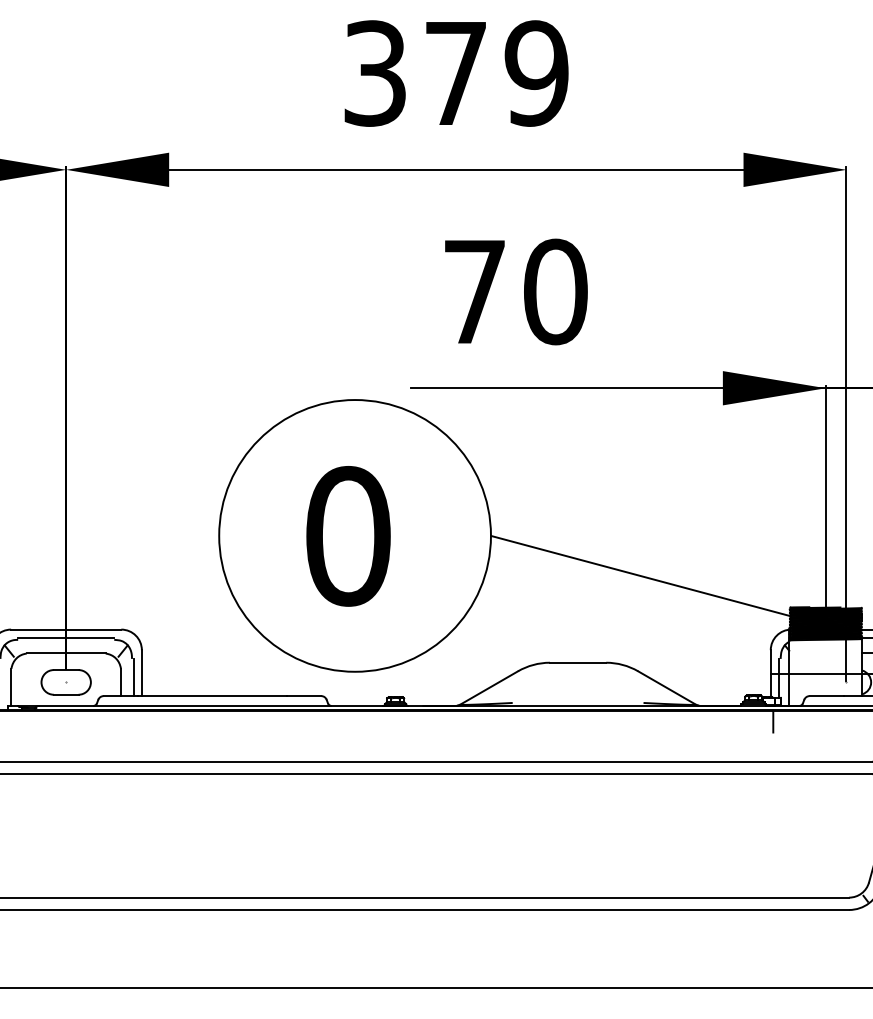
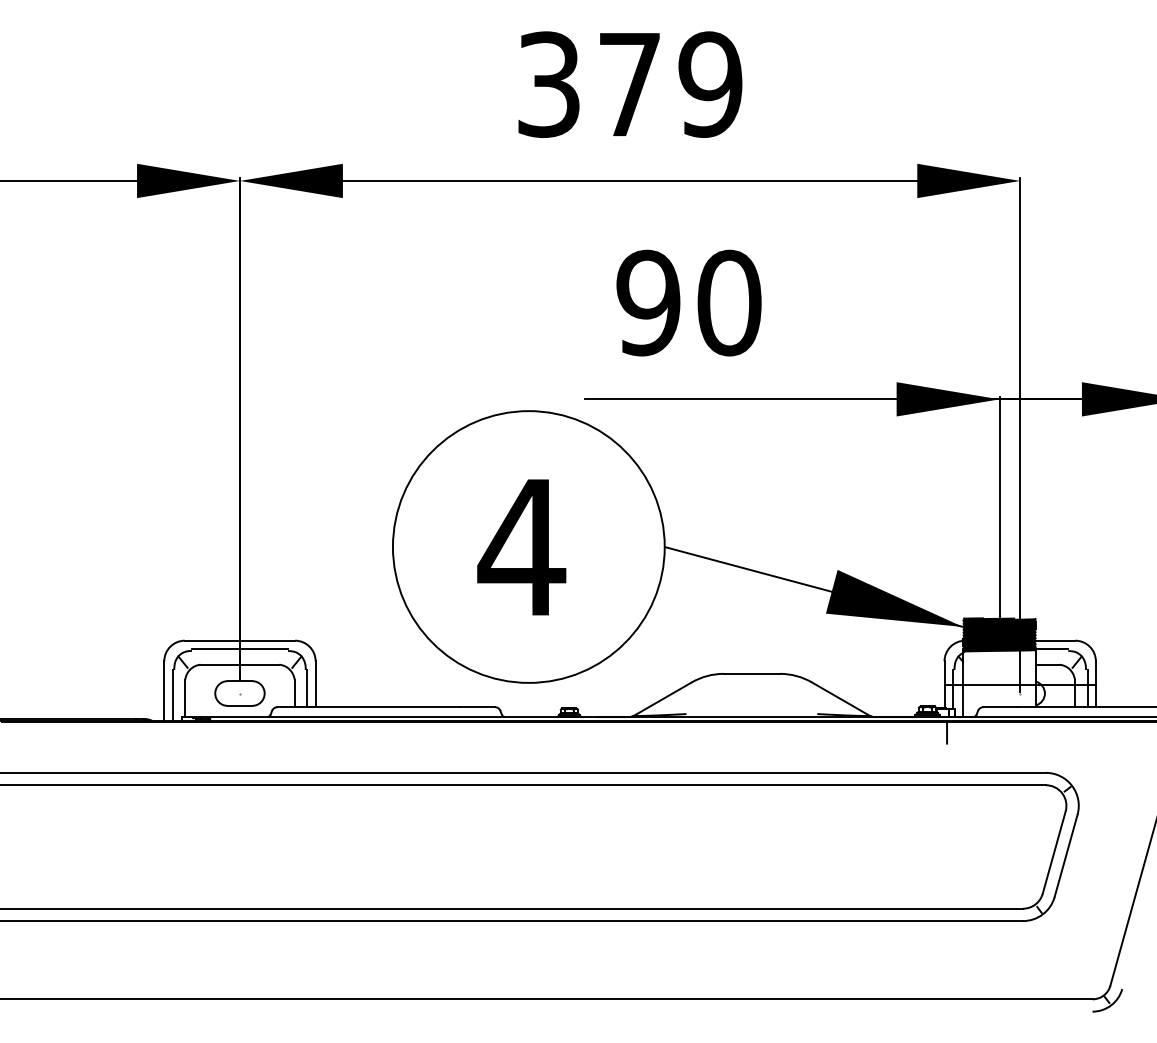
text: (474, 291) -> (648, 302), 70 -> 90
text: (347, 536) -> (521, 547), 0 -> 4
fill: (720, 586) -> (894, 597), added

